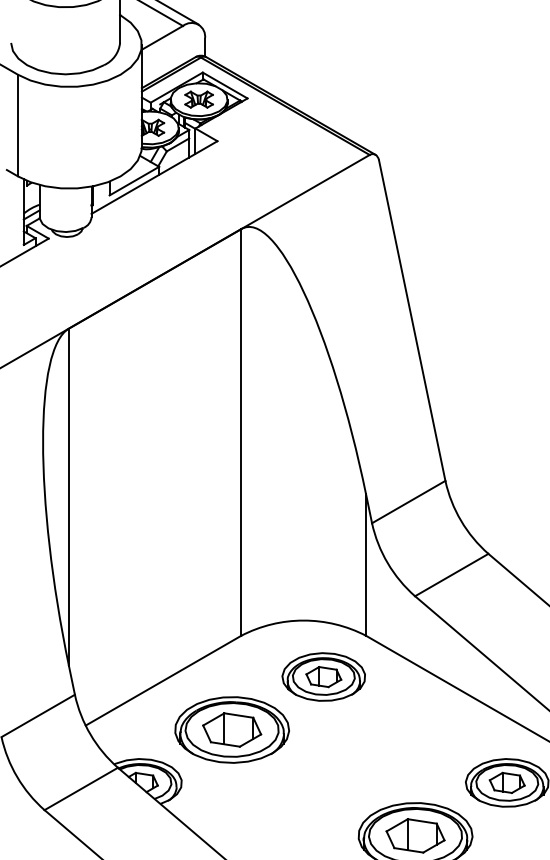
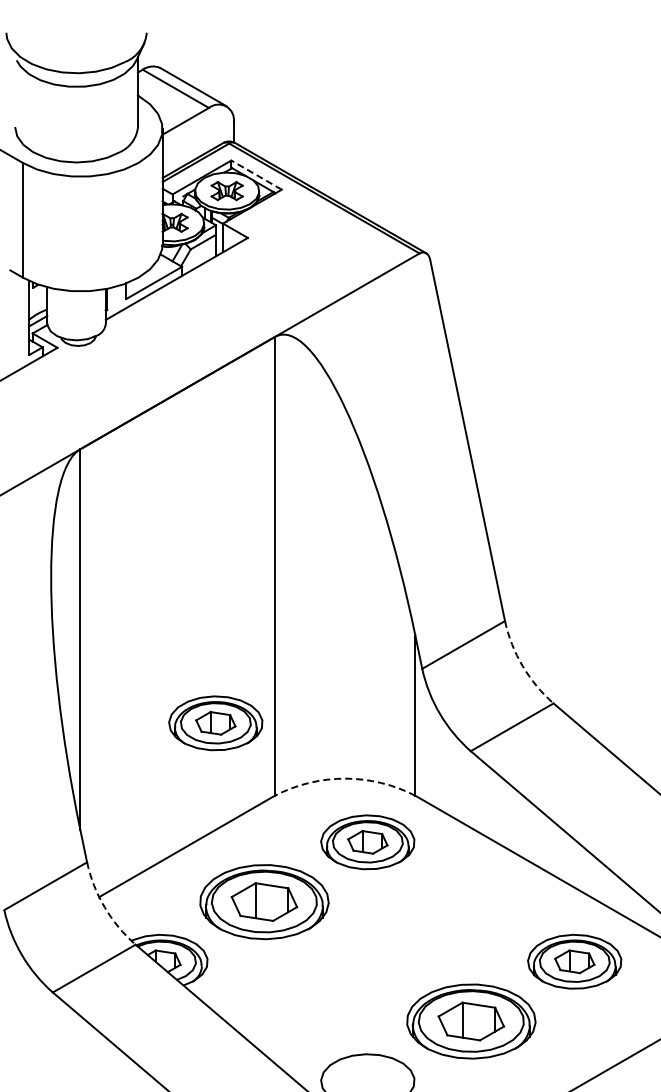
line: (225, 84) -> (256, 174), solid -> dashed
arc: (460, 521) -> (522, 666), solid -> dashed
part: (188, 571) -> (215, 723), added
arc: (304, 620) -> (345, 778), solid -> dashed
arc: (90, 734) -> (104, 907), solid -> dashed

